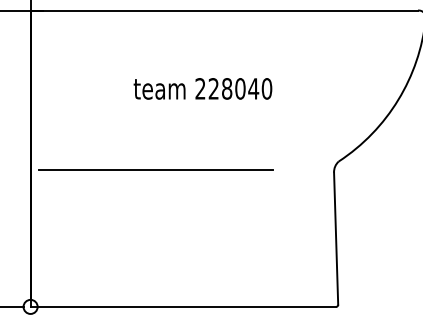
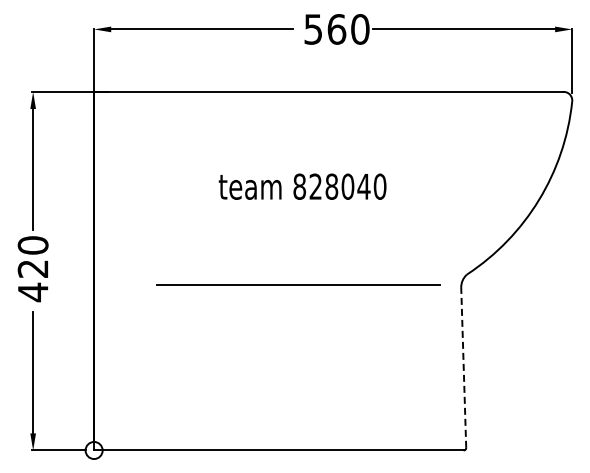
text: (200, 88) -> (299, 186), 228040 -> 828040
line: (155, 169) -> (298, 284), moved
line: (335, 238) -> (463, 367), solid -> dashed

